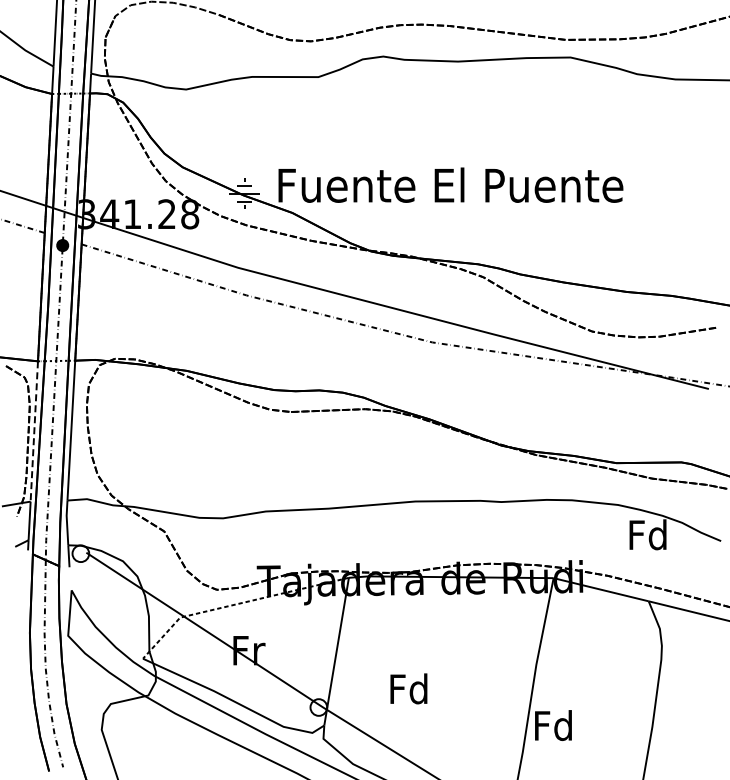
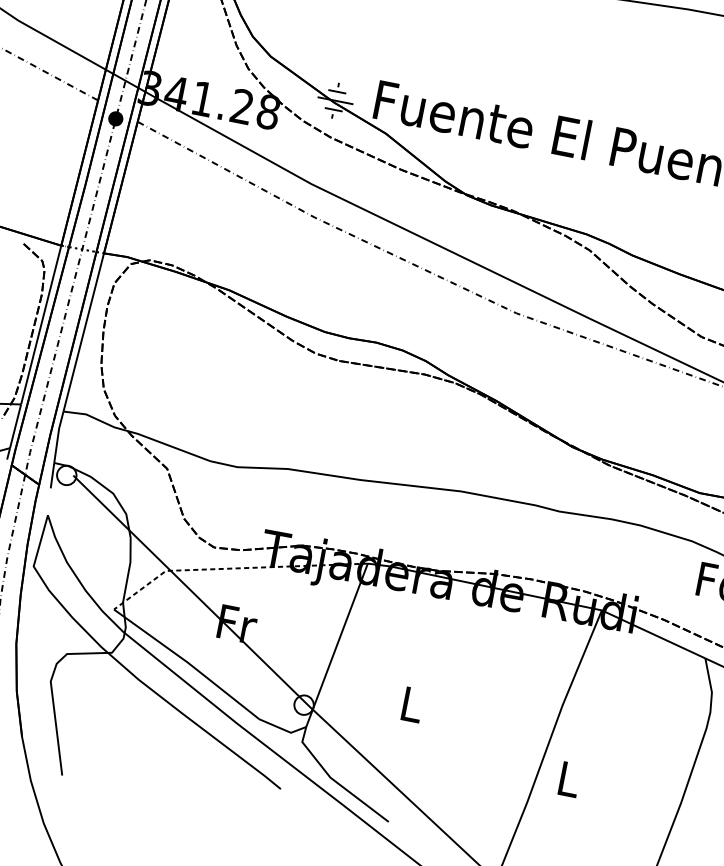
line: (34, 431) -> (41, 325), dashed -> solid
text: (408, 688) -> (410, 703), Fd -> L
text: (553, 725) -> (568, 778), Fd -> L

